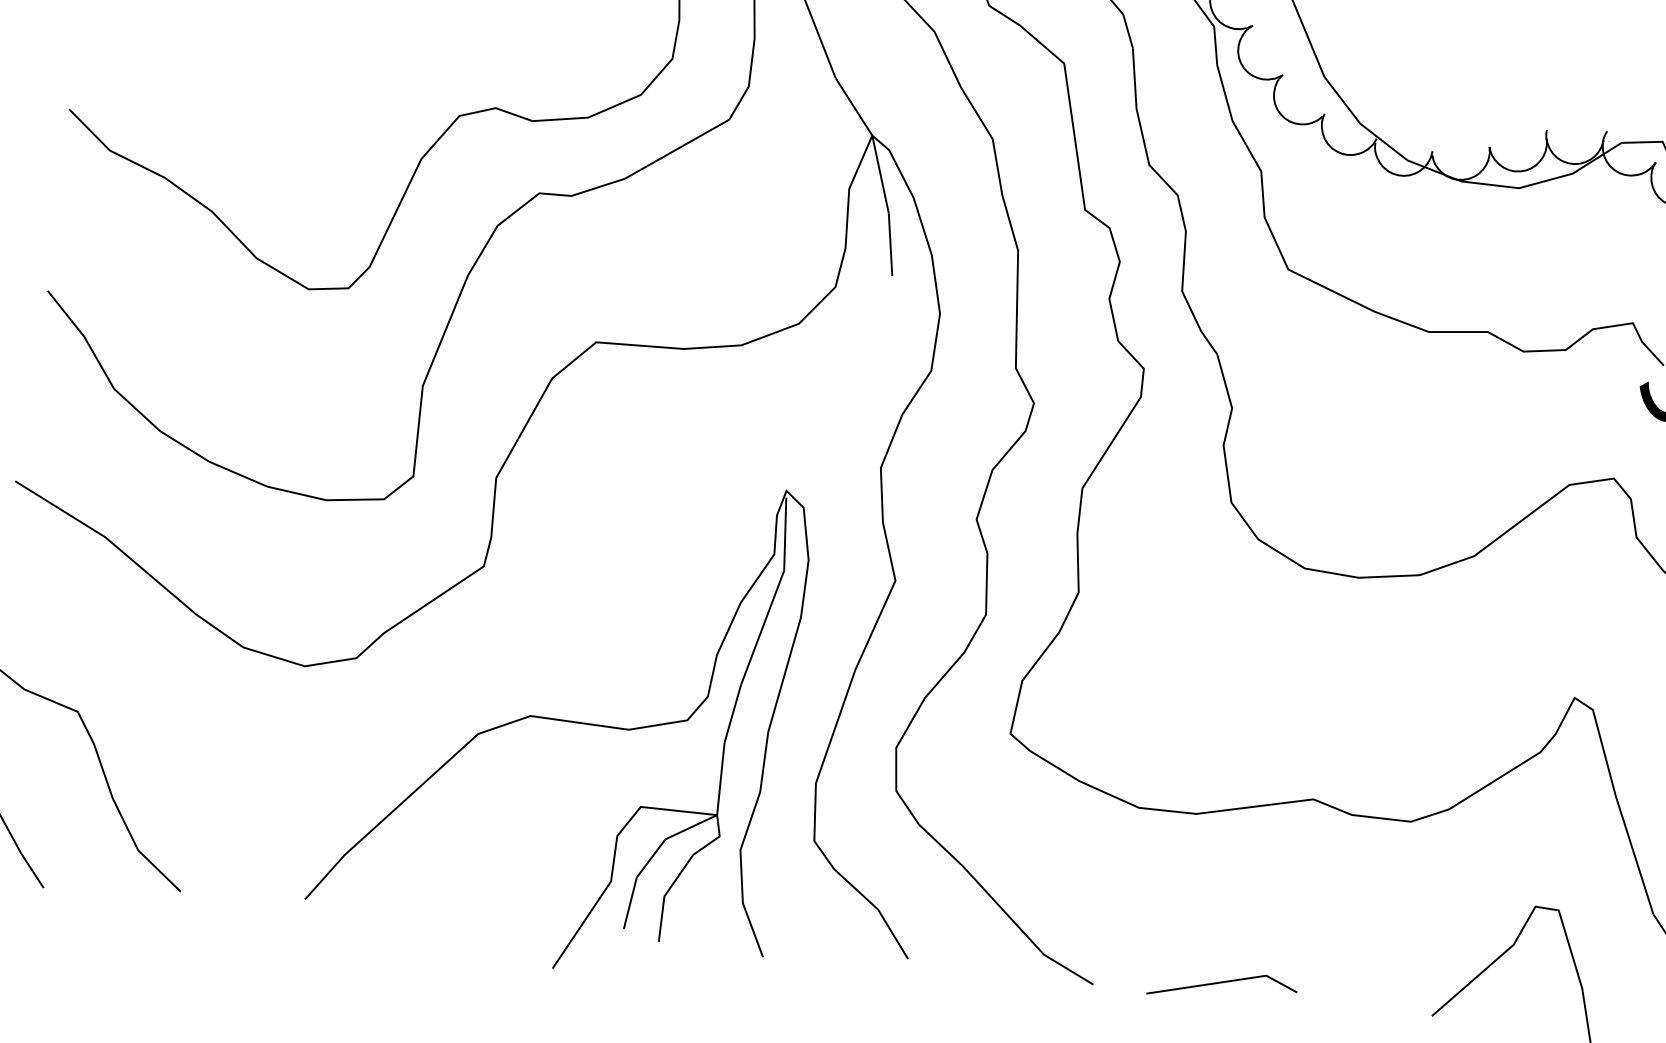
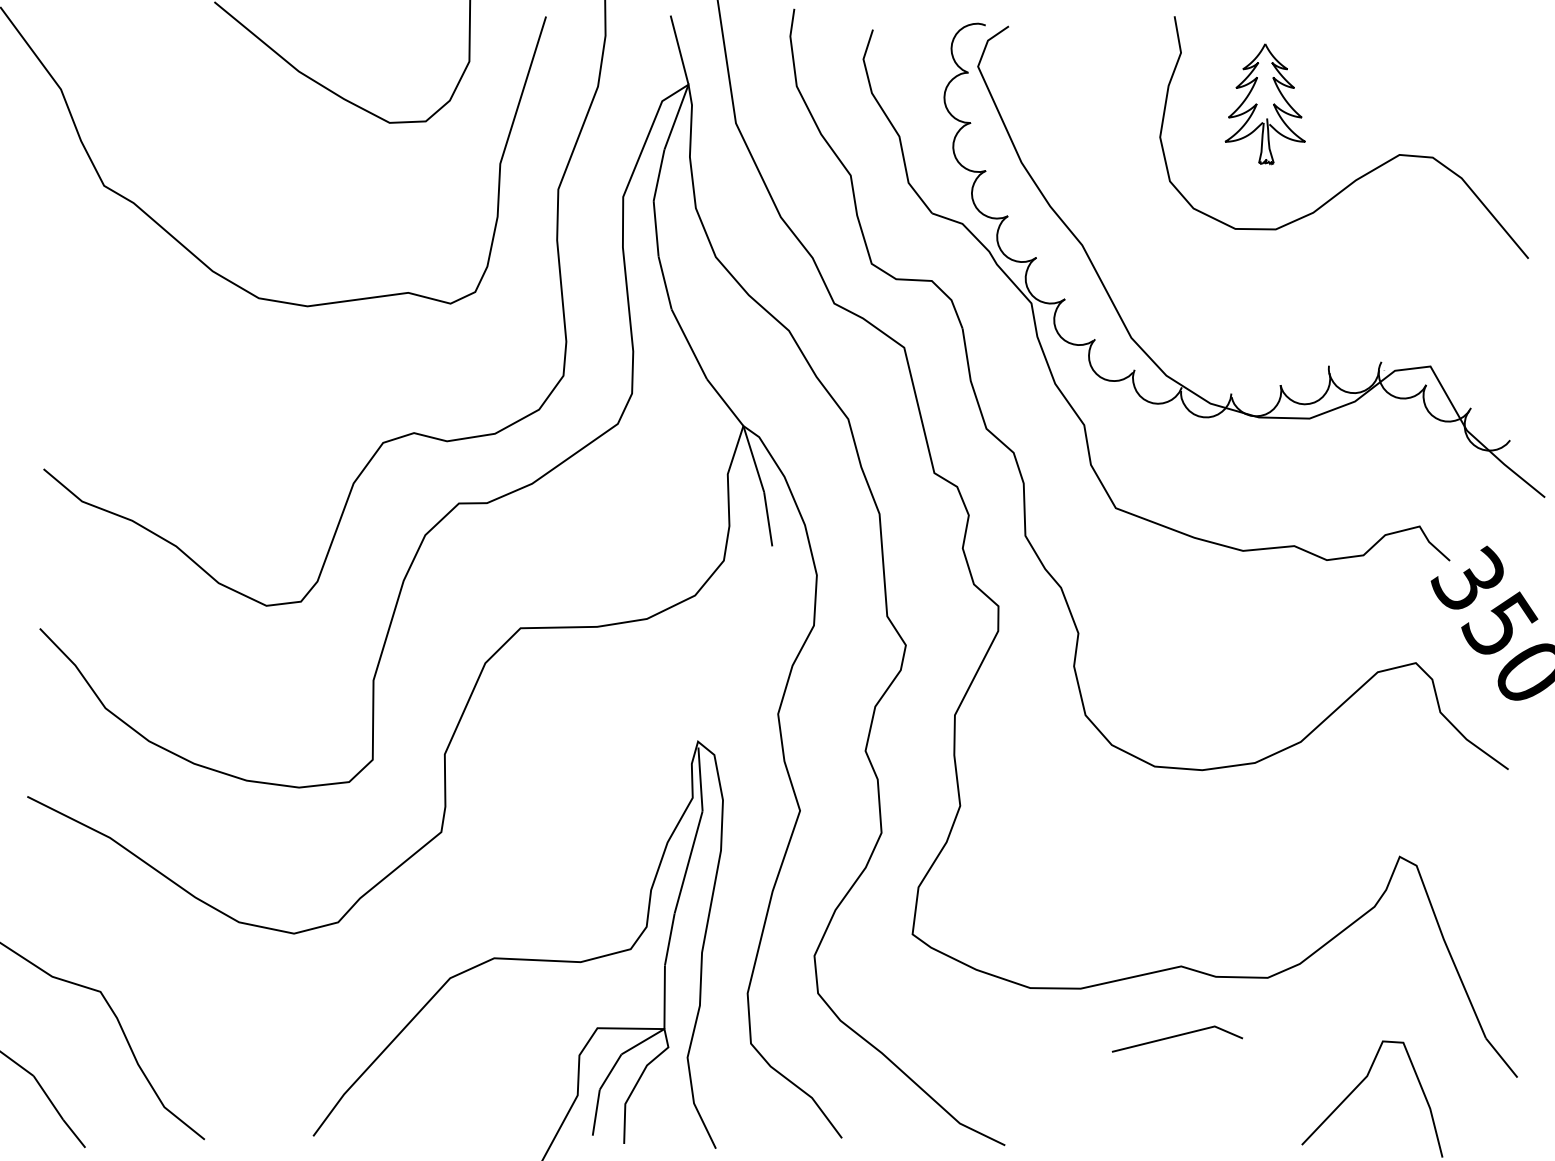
line: (1222, 983) -> (1177, 1036), moved

